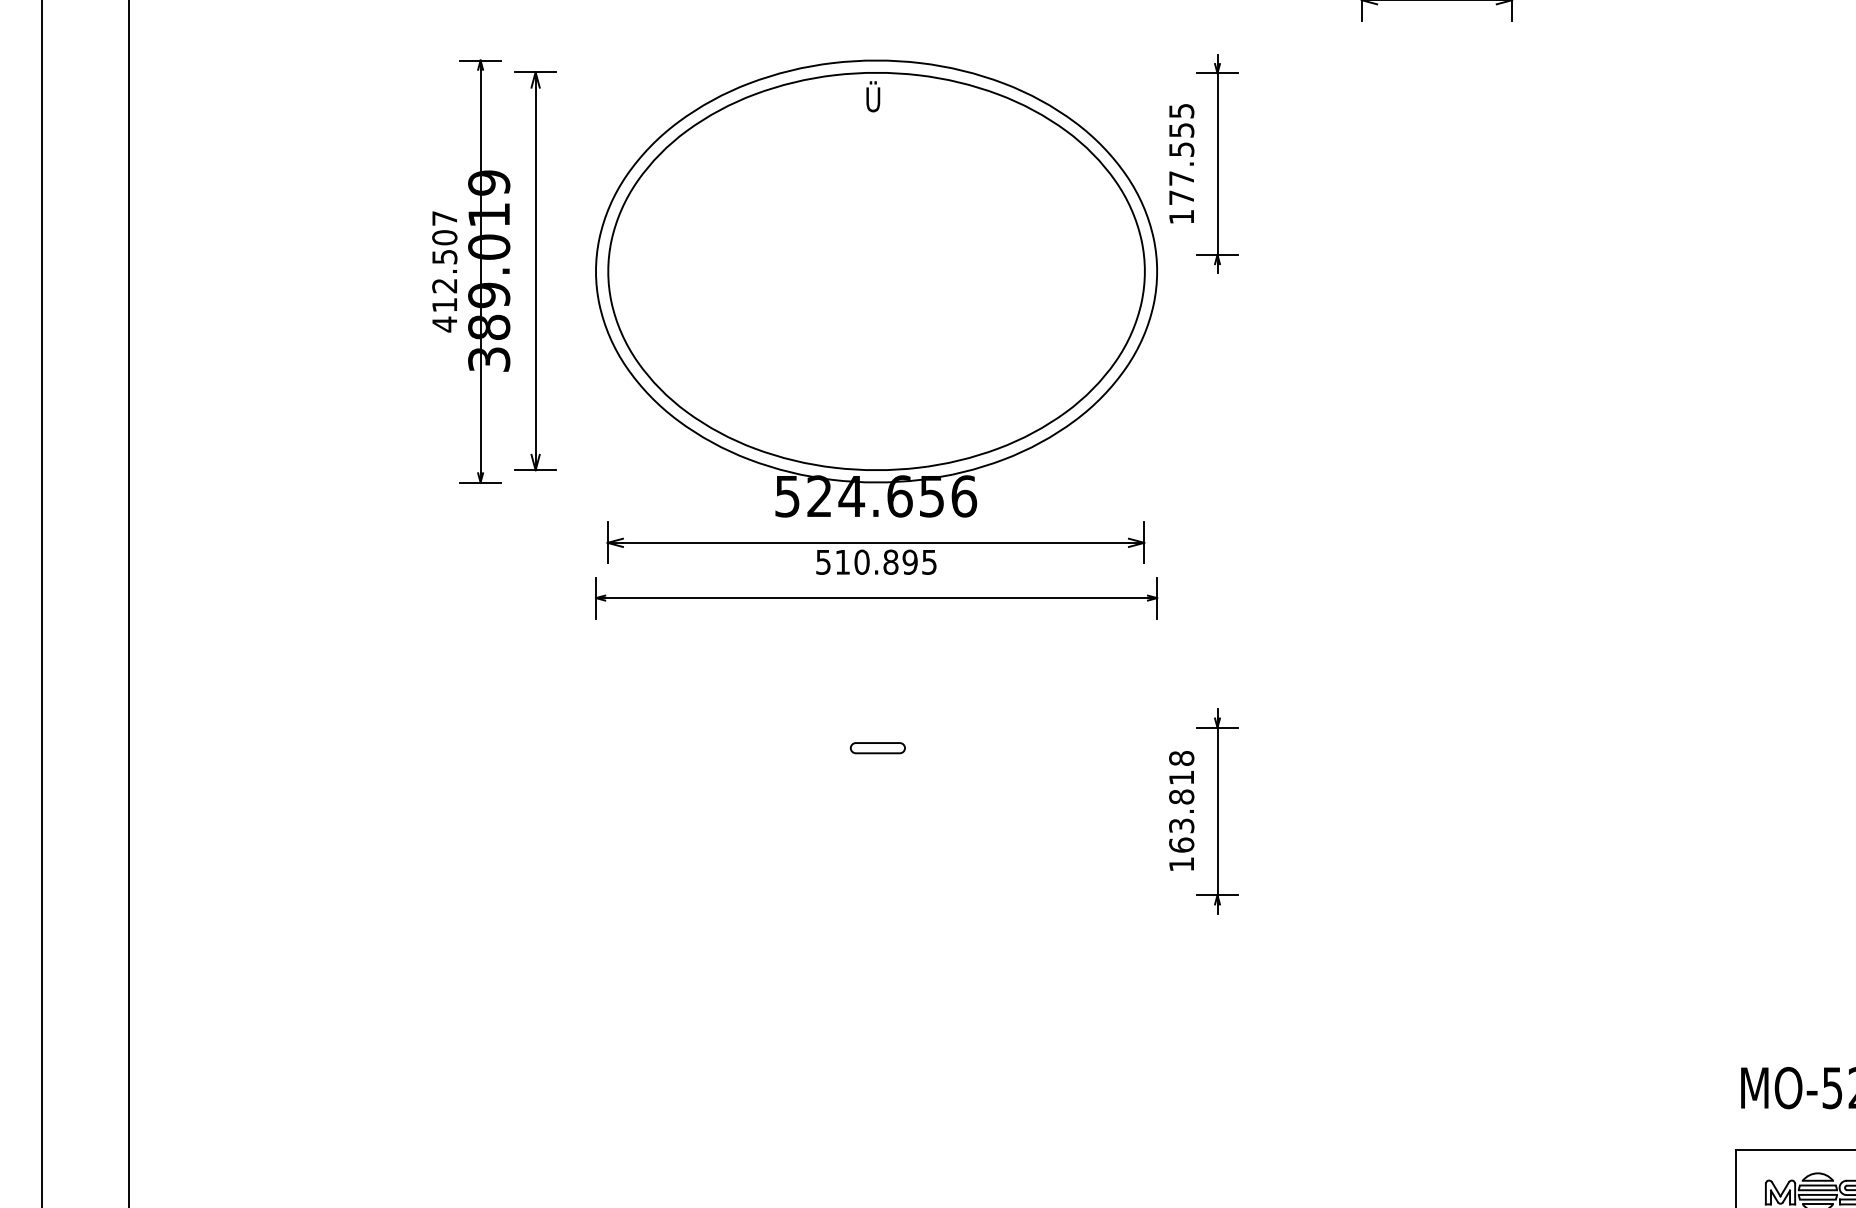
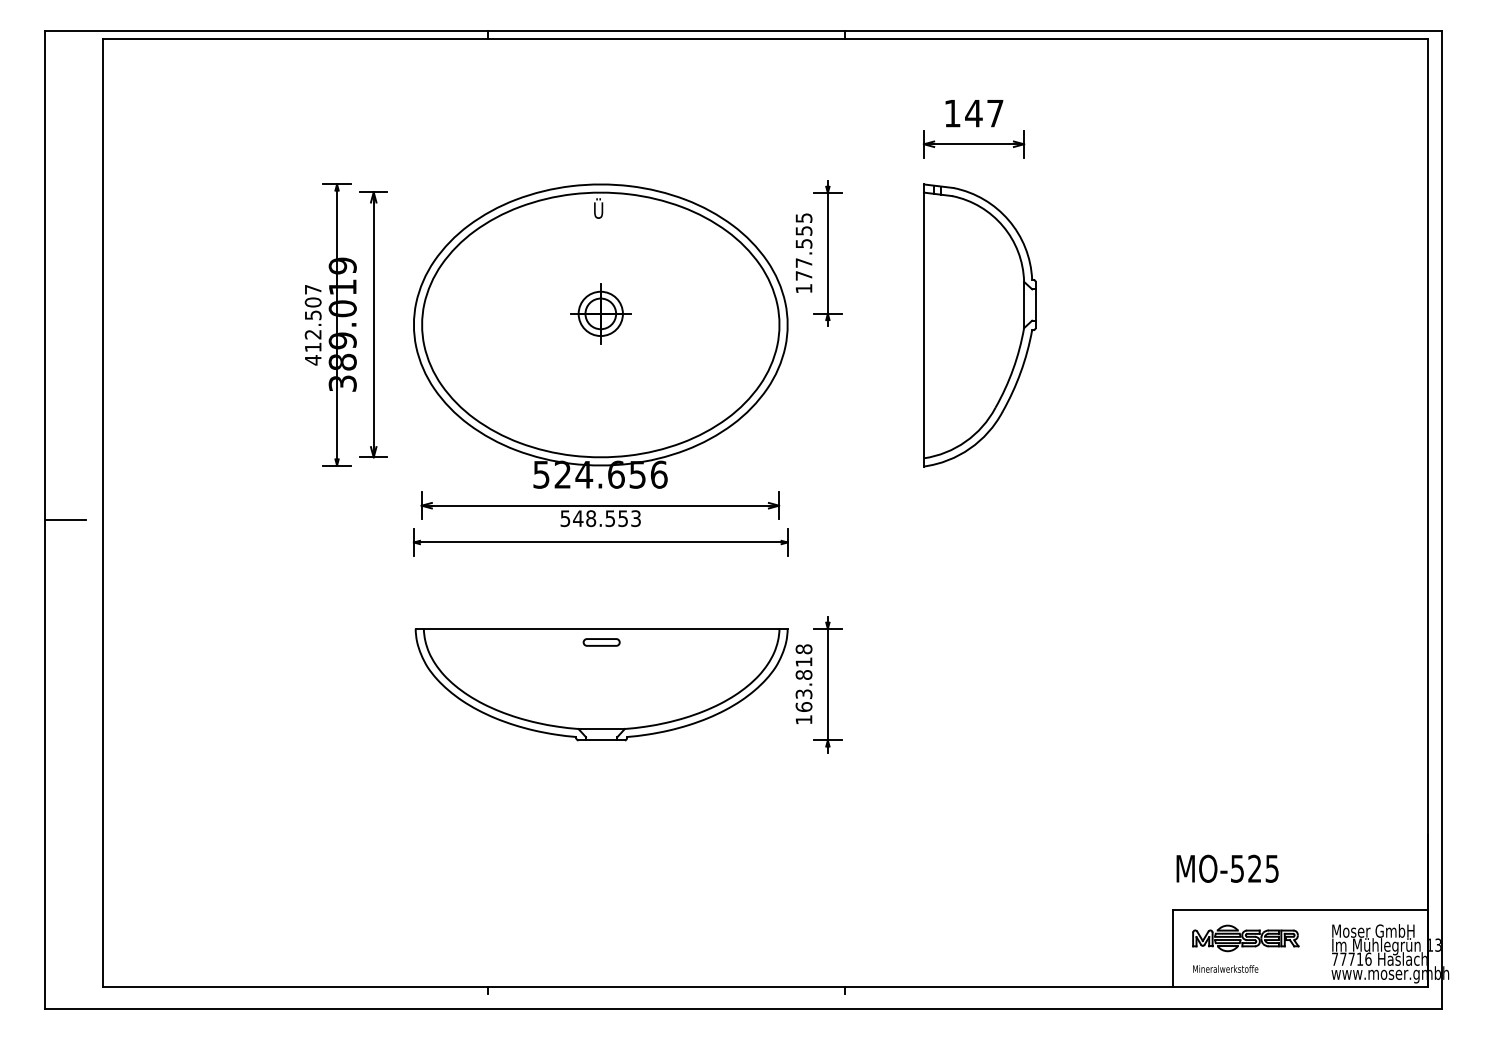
part: (876, 254) -> (600, 313), added
part: (1445, 272) -> (979, 325), added
text: (885, 562) -> (606, 518), 510.895 -> 548.553
line: (71, 563) -> (64, 519), added
part: (877, 811) -> (601, 684), added

